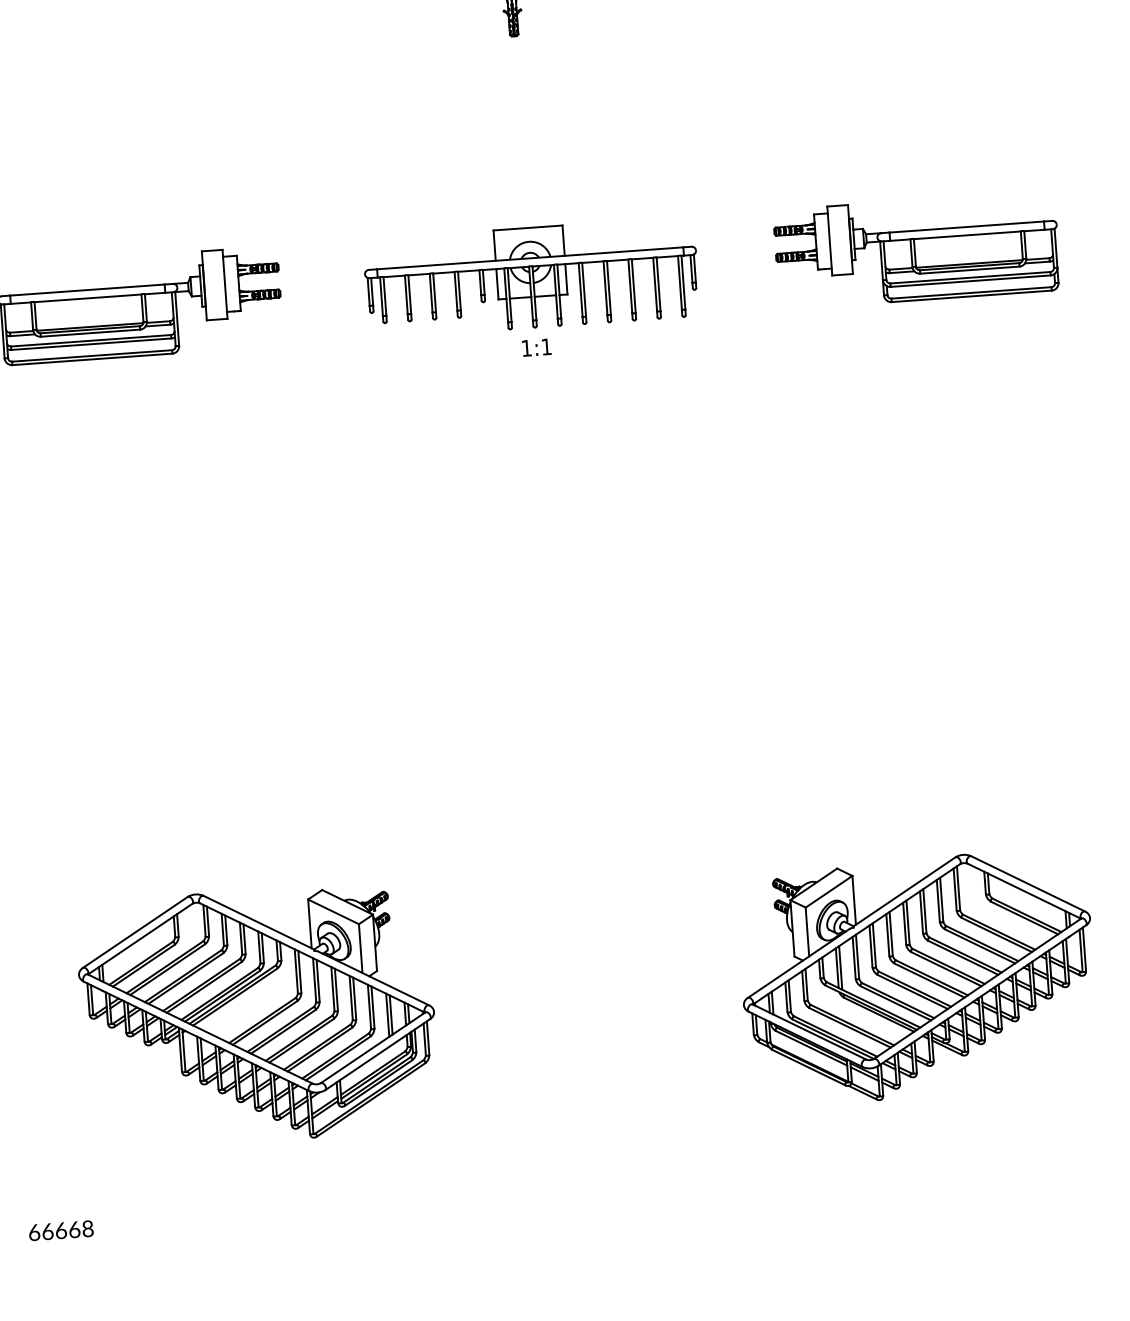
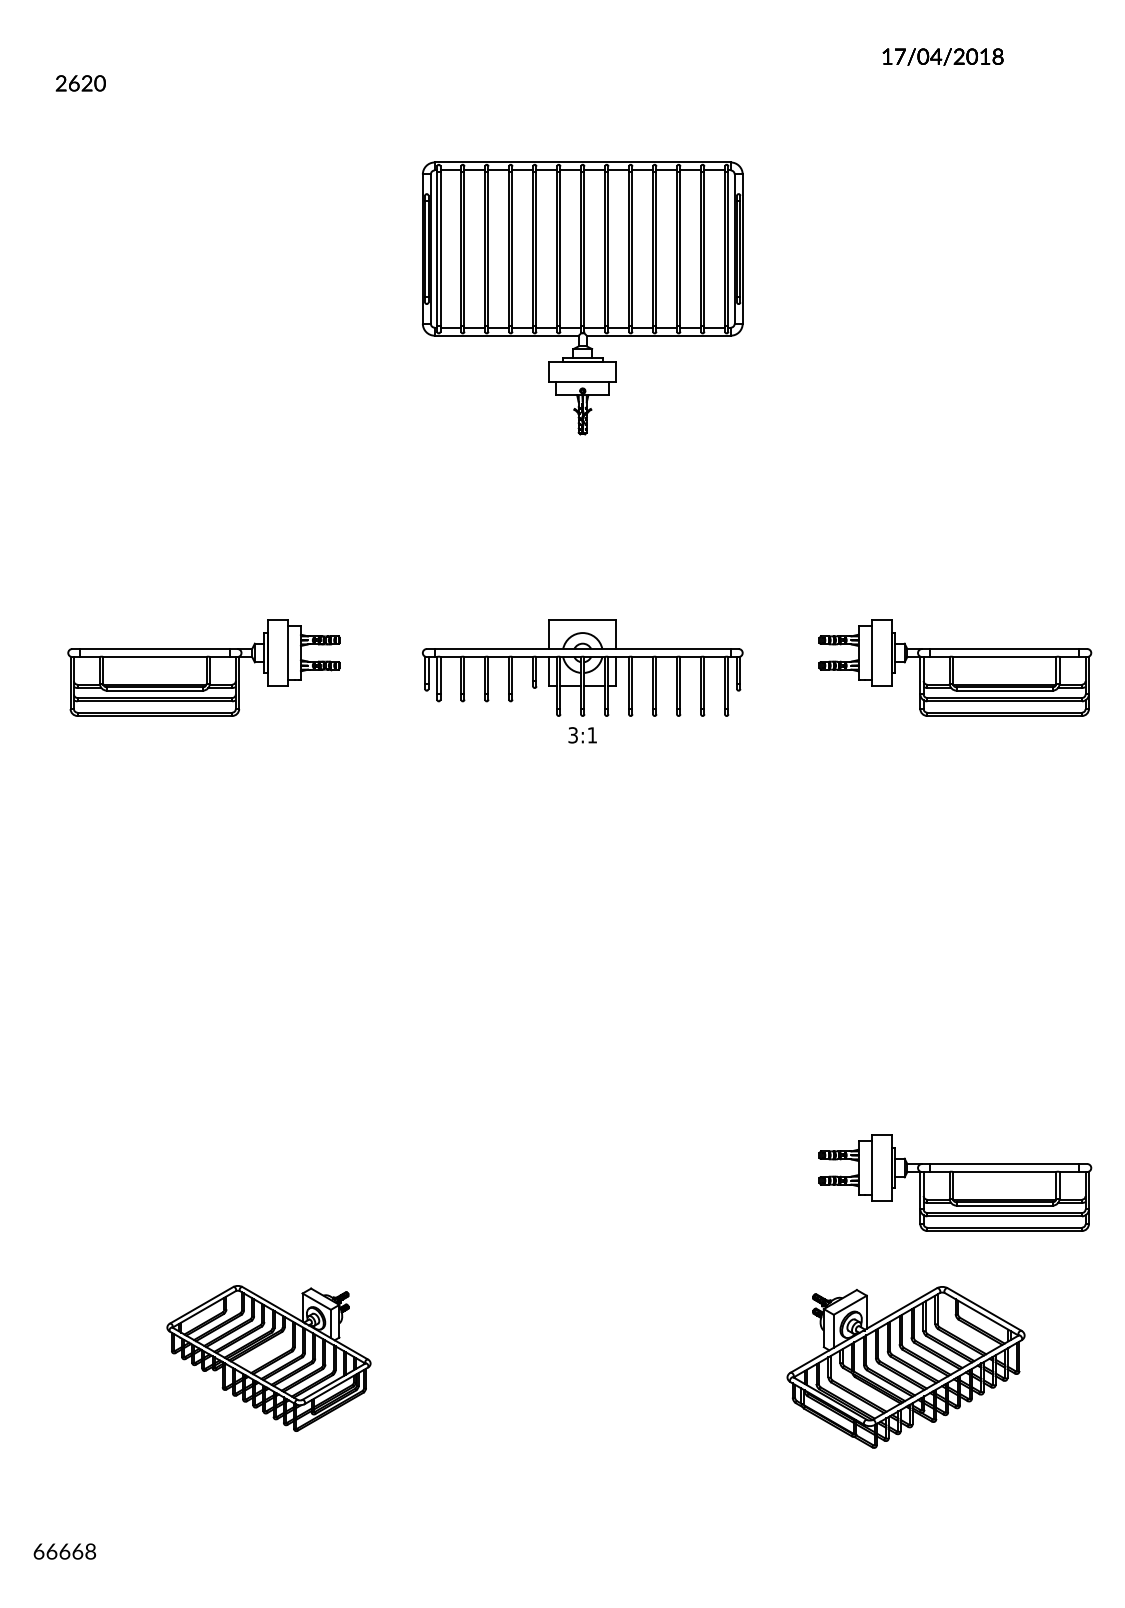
text: (526, 348) -> (572, 735), 1:1 -> 3:1
part: (955, 782) -> (955, 1182), added
part: (917, 977) -> (905, 1367), size x0.7
part: (257, 1015) -> (268, 1358), size x0.6

